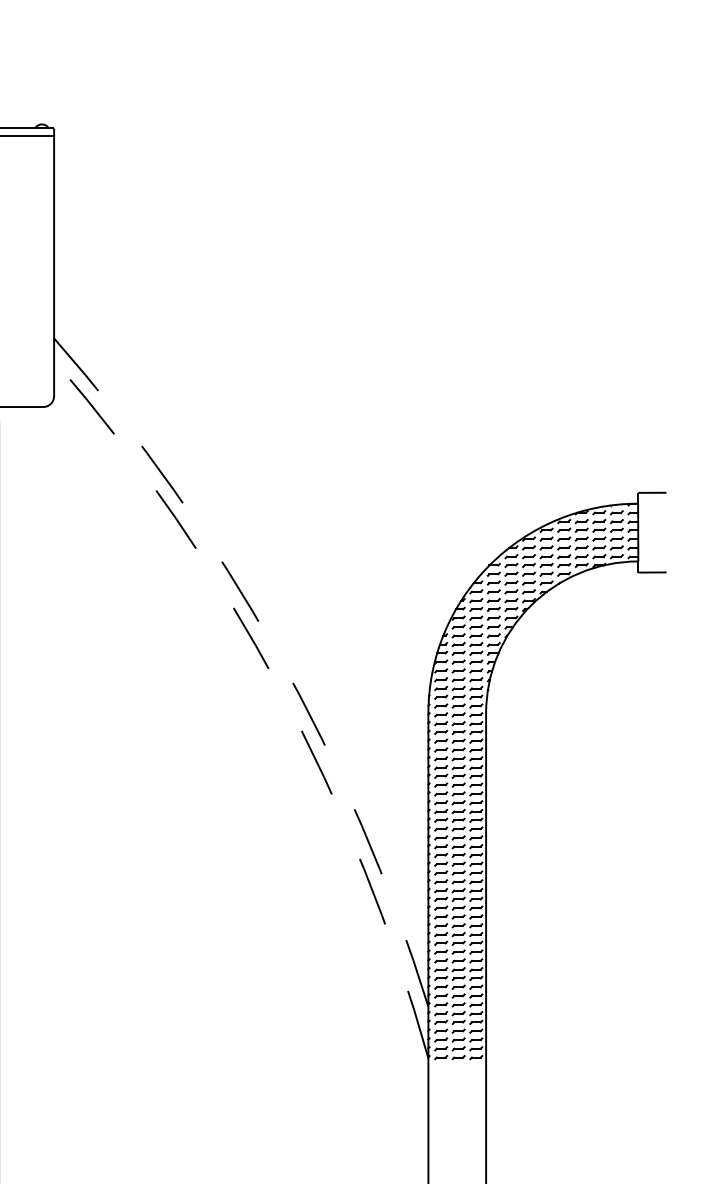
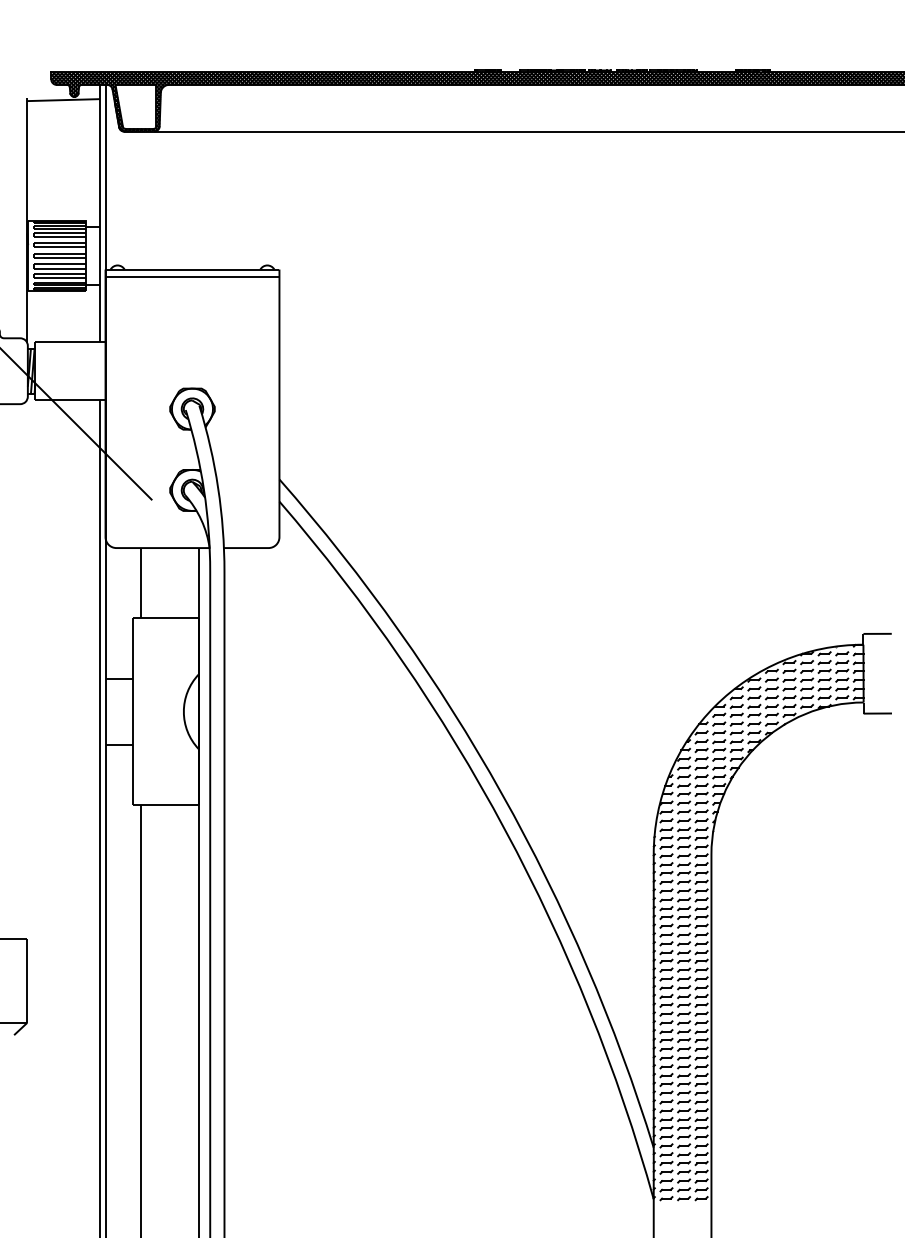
line: (276, 652) -> (501, 793), dashed -> solid
line: (280, 688) -> (505, 829), dashed -> solid

